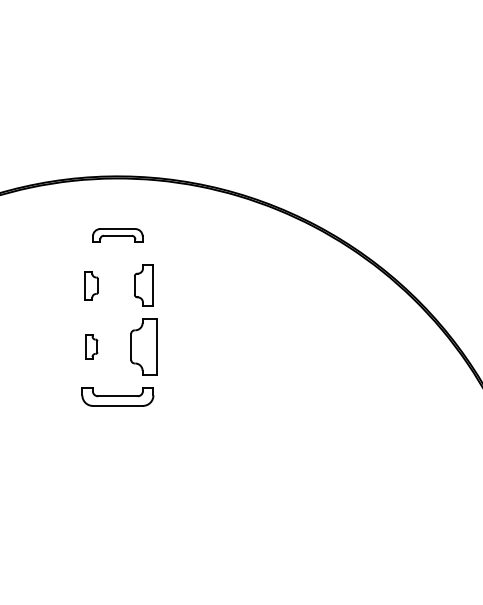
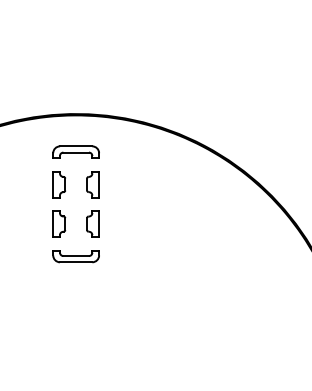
part: (116, 234) -> (75, 151), size x1.43
part: (90, 285) -> (58, 184), size x1.43
part: (92, 345) -> (59, 223), size x1.67
part: (143, 345) -> (92, 223), size x0.71

